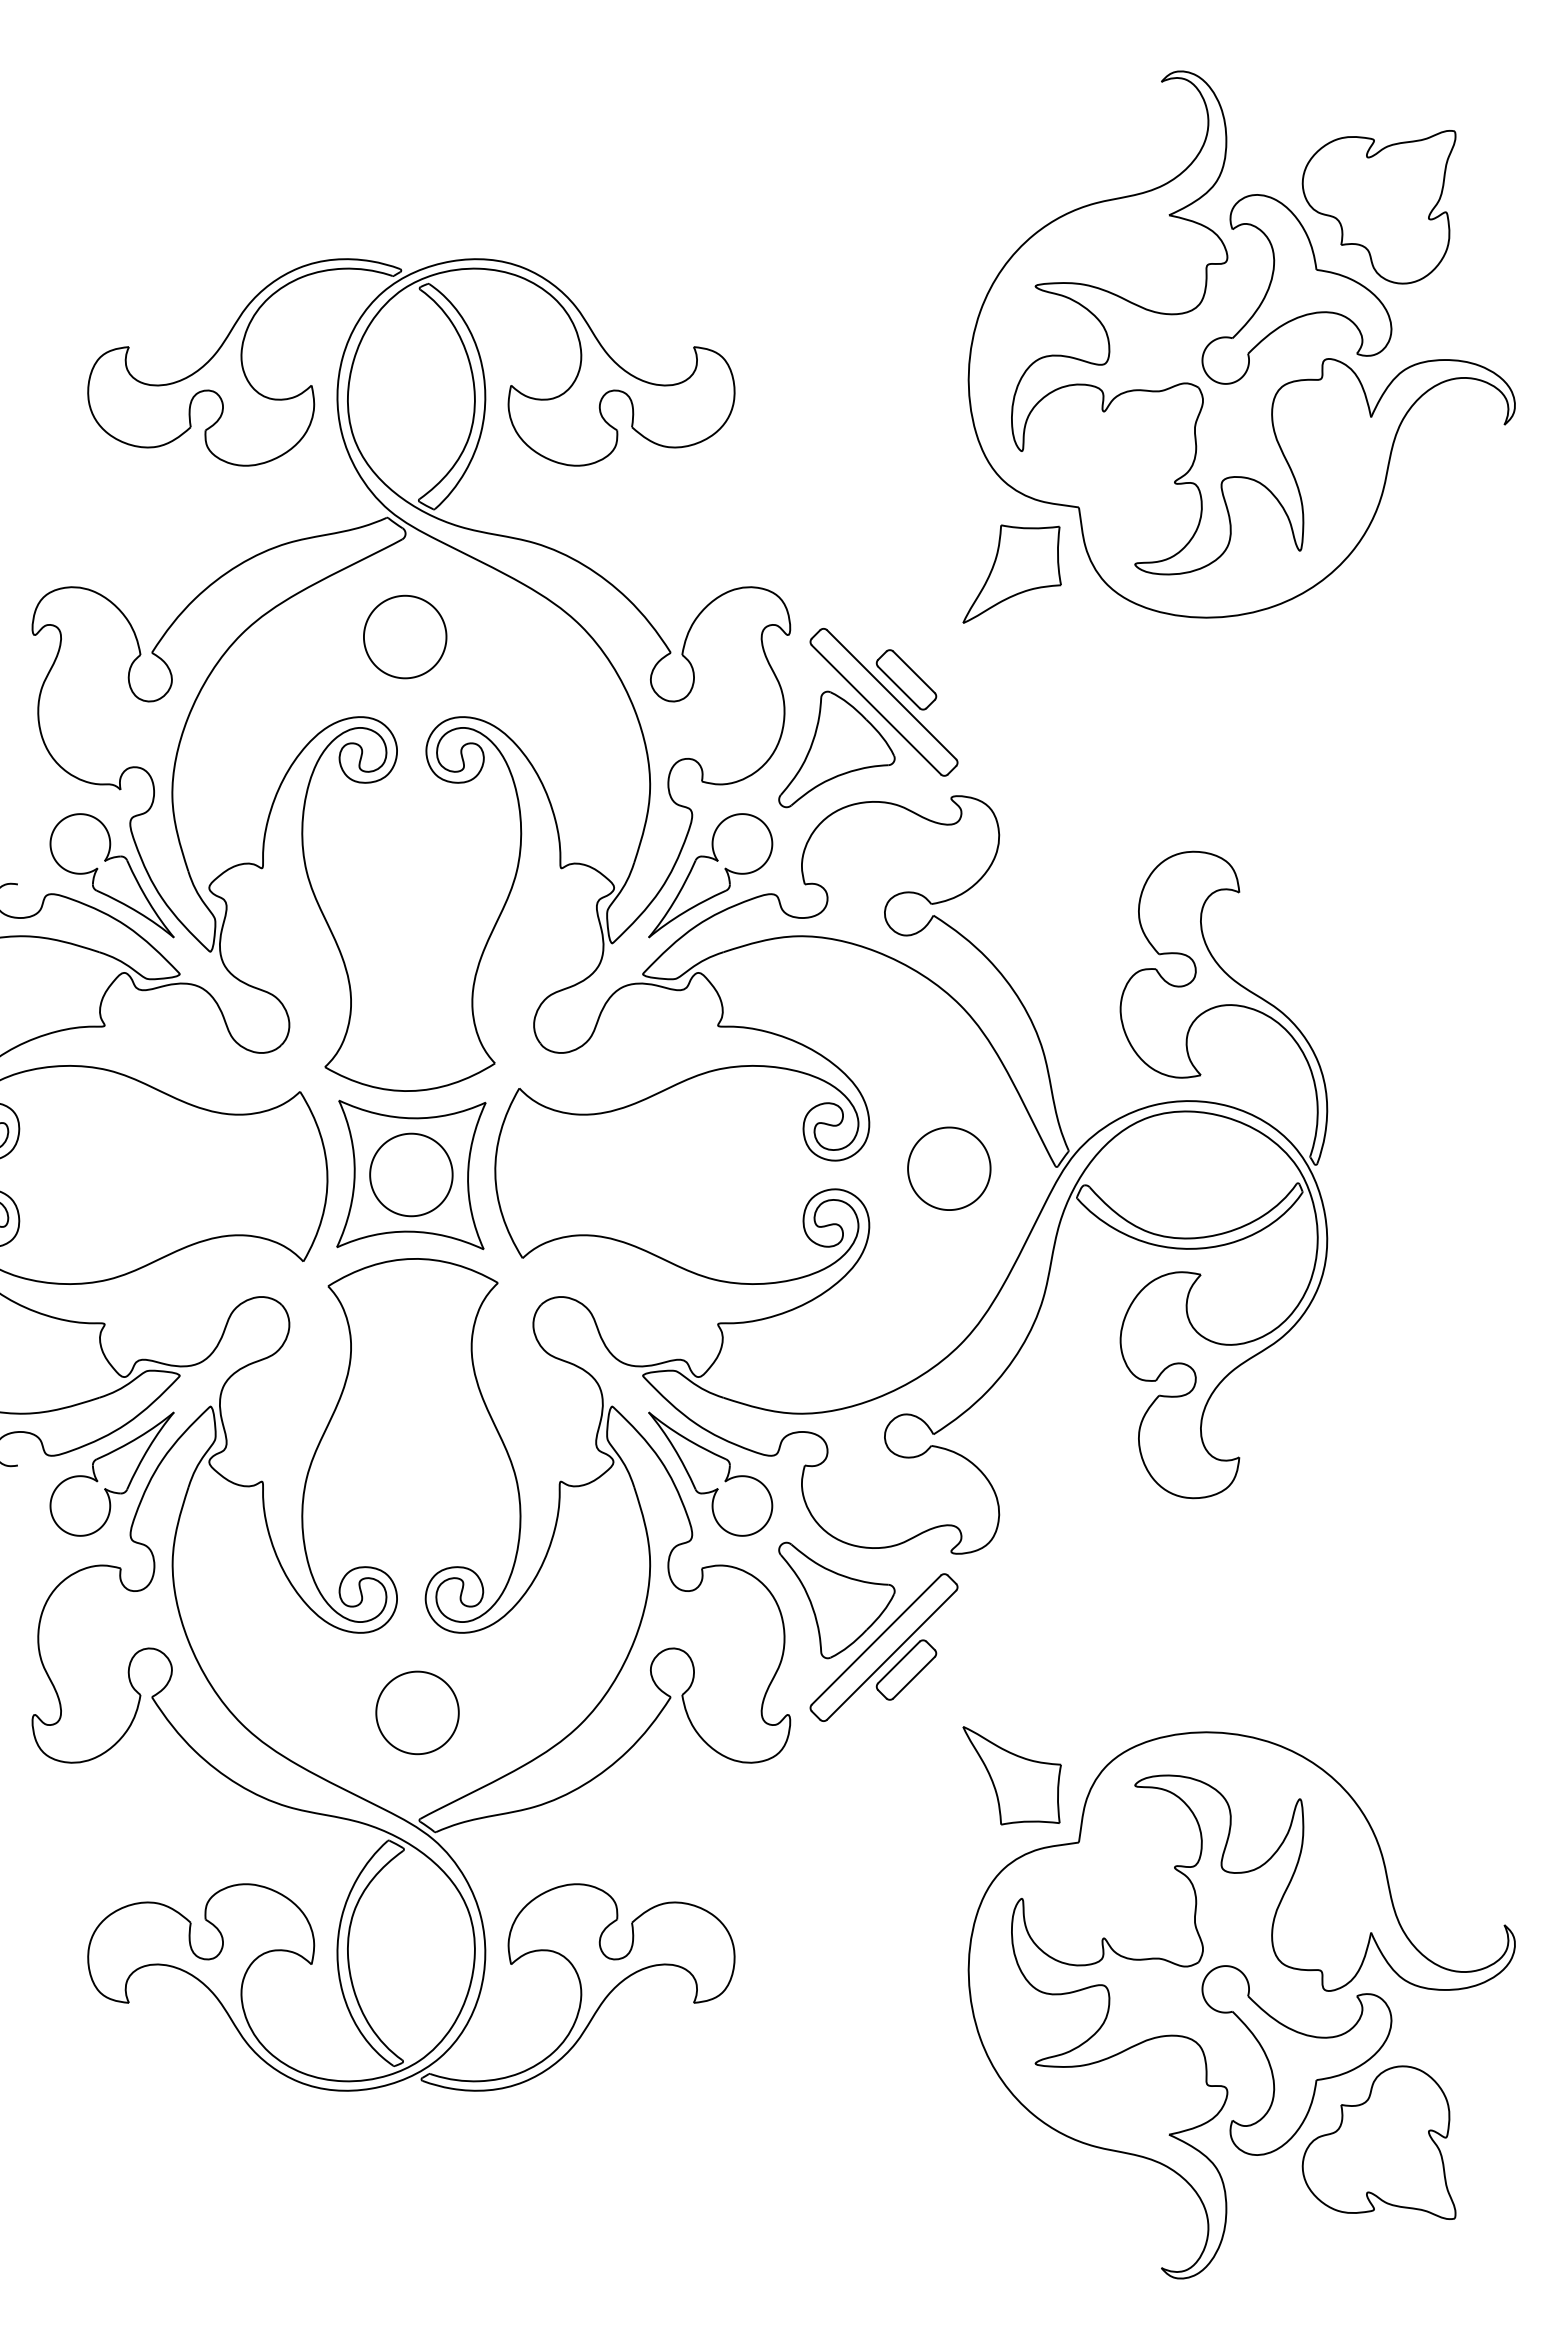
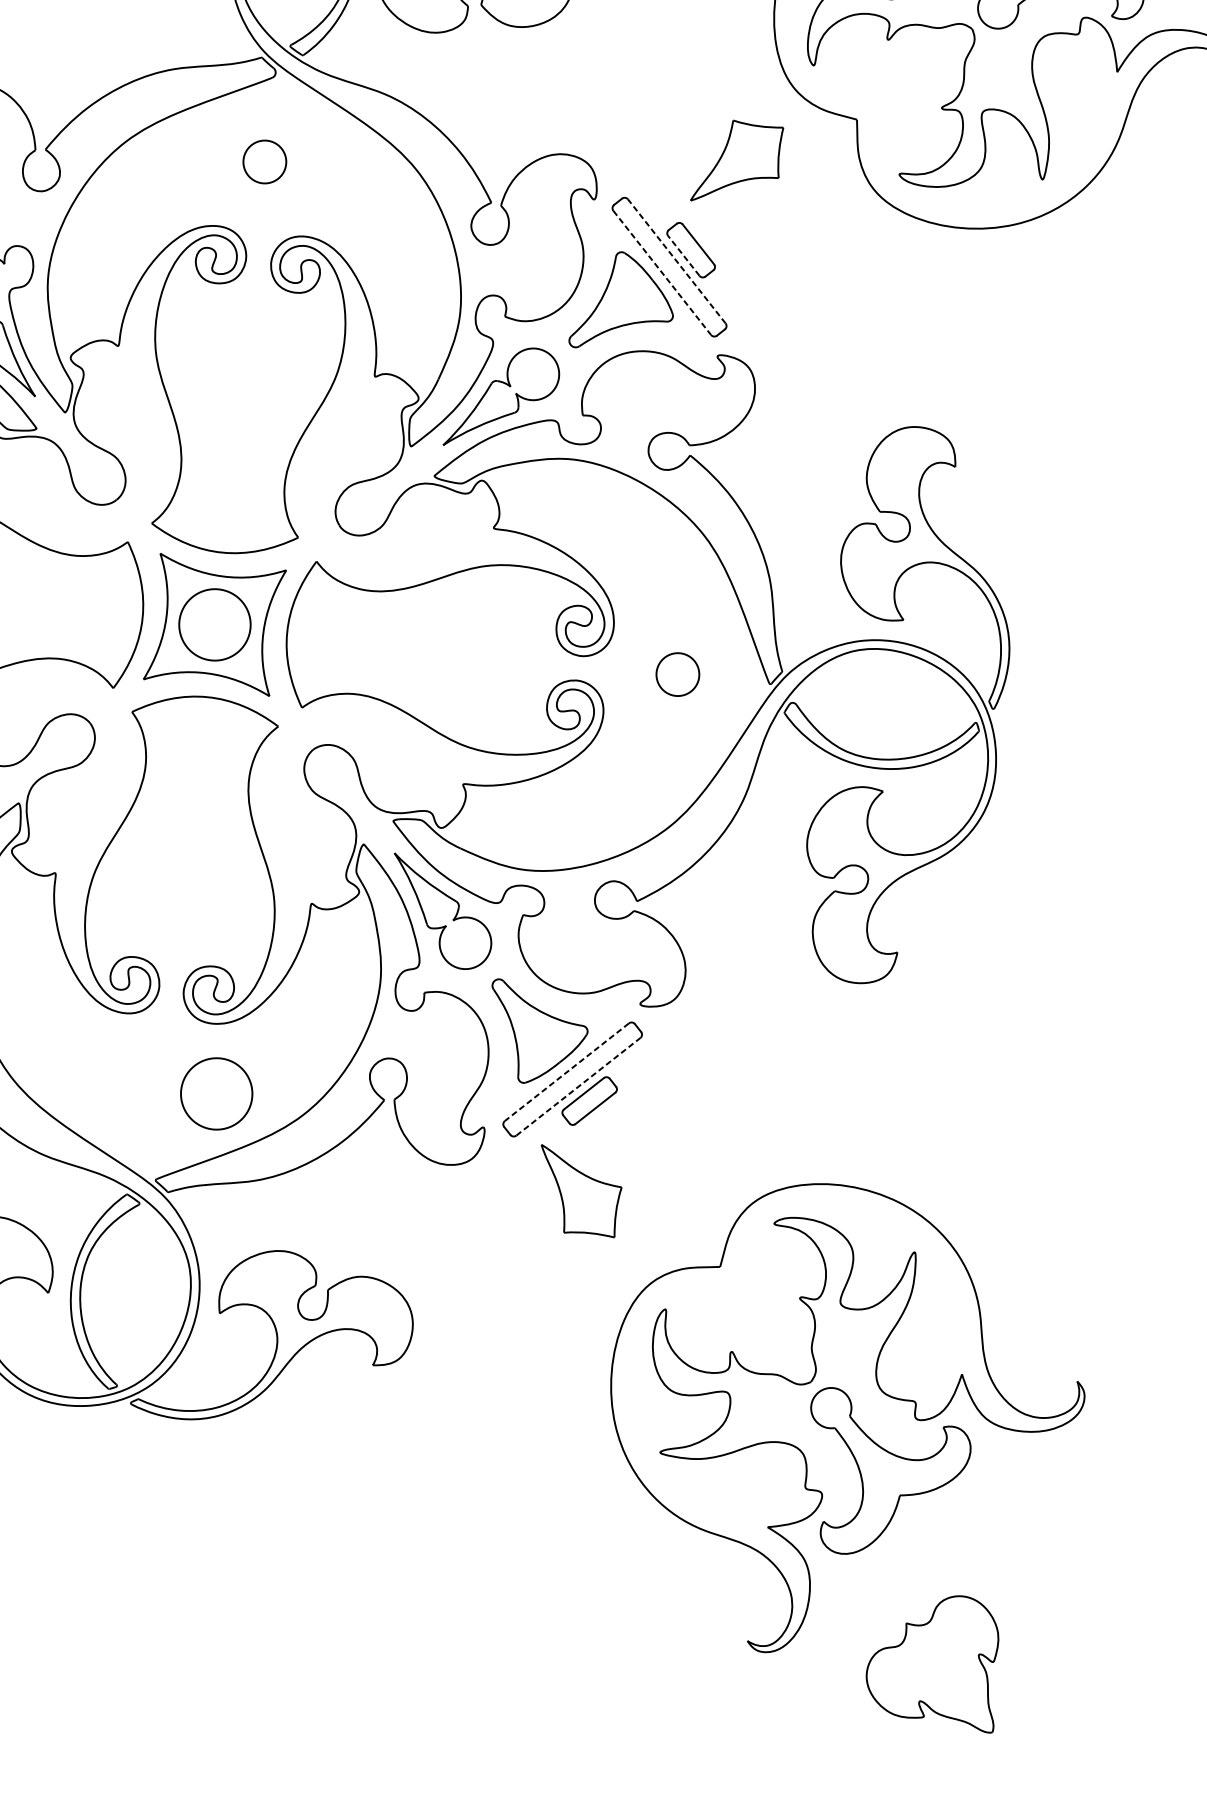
part: (1011, 573) -> (737, 162), moved
part: (405, 636) -> (265, 161), size x0.6
line: (898, 687) -> (683, 255), solid -> dashed
line: (891, 694) -> (676, 261), solid -> dashed
line: (876, 710) -> (662, 273), solid -> dashed
part: (949, 1168) -> (678, 674), size x0.6
line: (876, 1640) -> (566, 1072), solid -> dashed
line: (891, 1654) -> (578, 1086), solid -> dashed
part: (417, 1712) -> (216, 1093), moved
part: (1011, 1775) -> (578, 1191), moved
part: (1378, 2142) -> (934, 1659), moved

